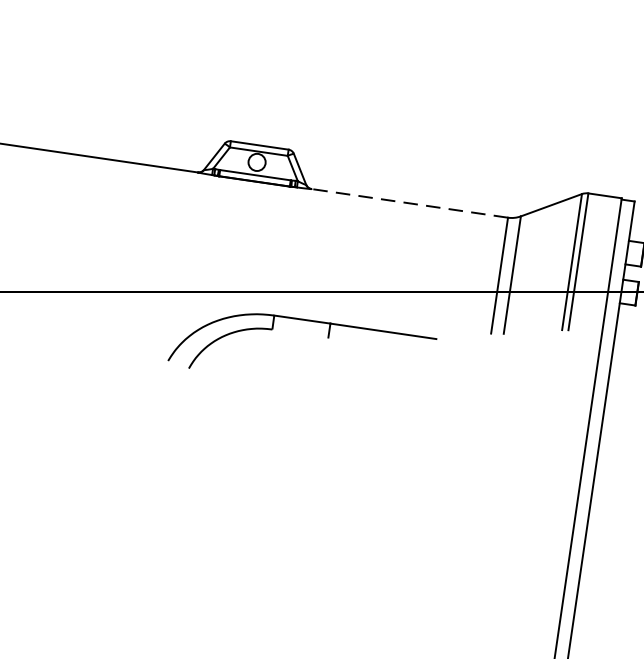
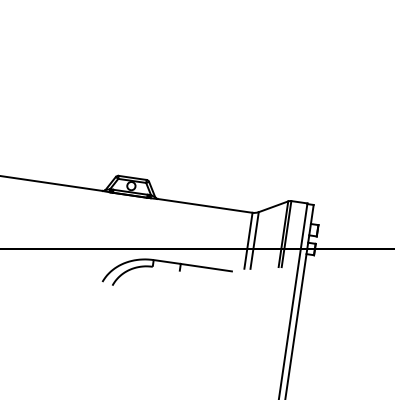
line: (410, 202) -> (205, 205), dashed -> solid
part: (304, 322) -> (168, 263), moved

